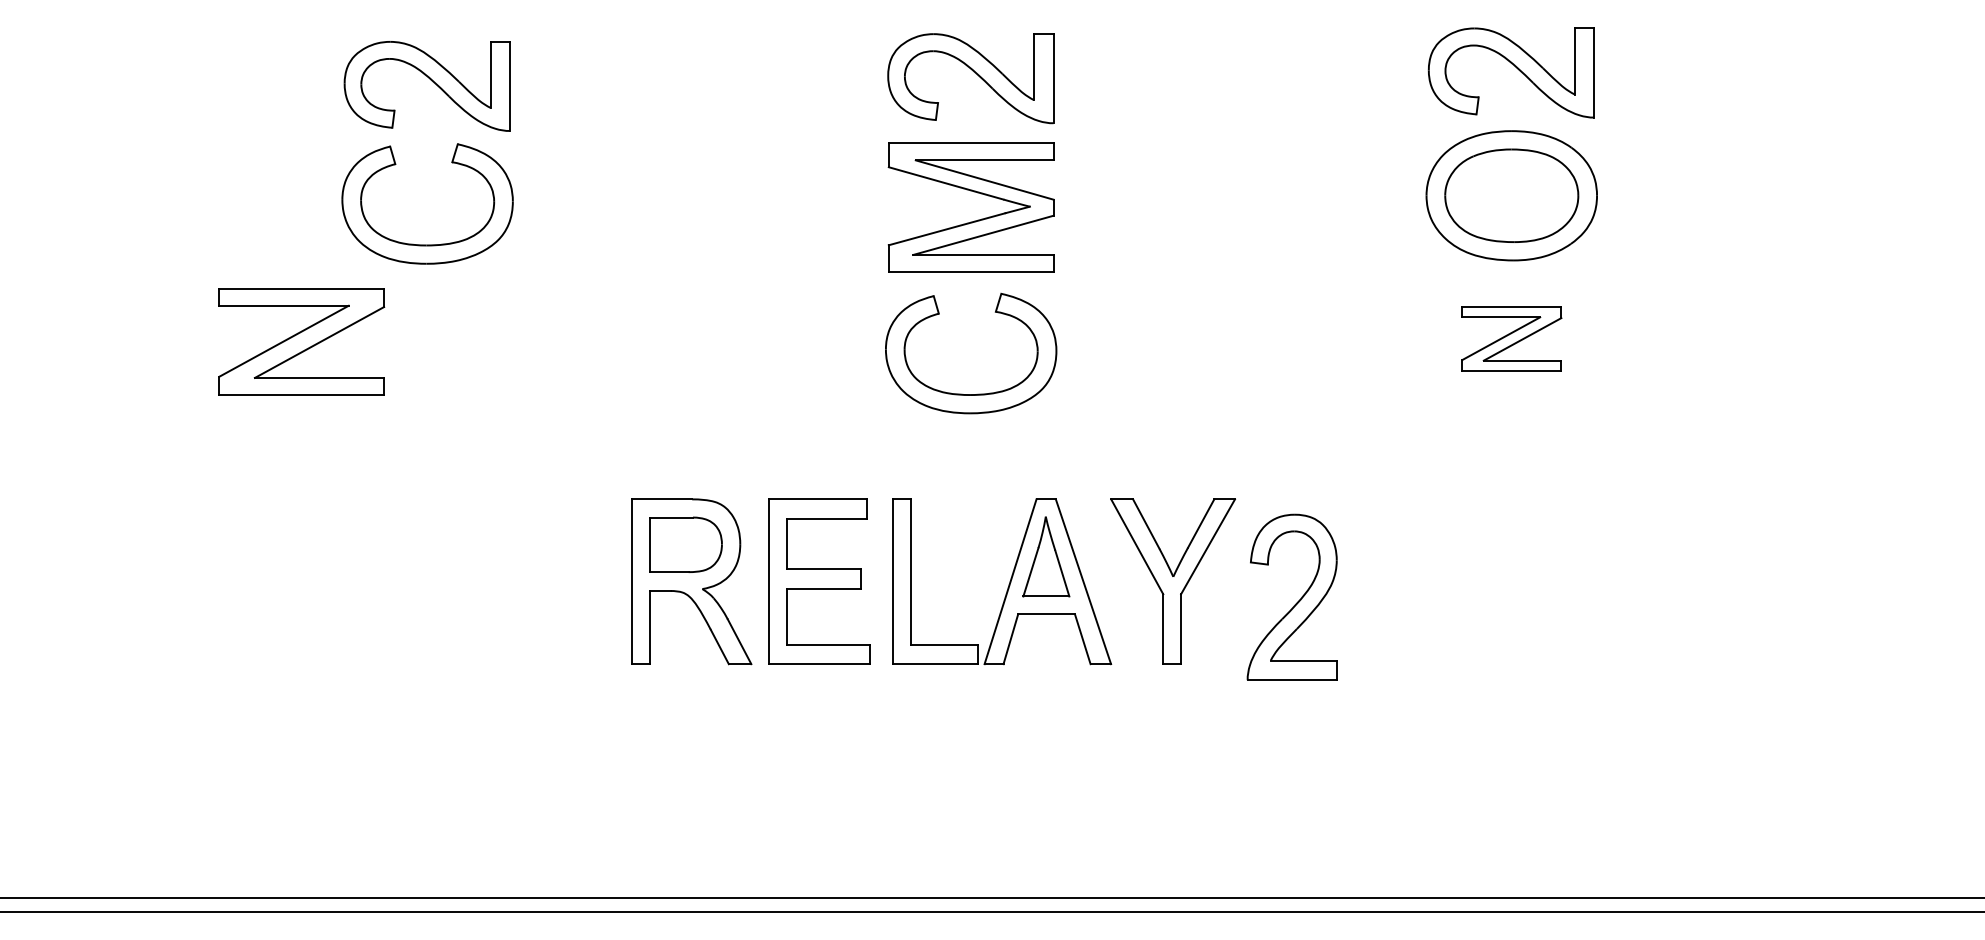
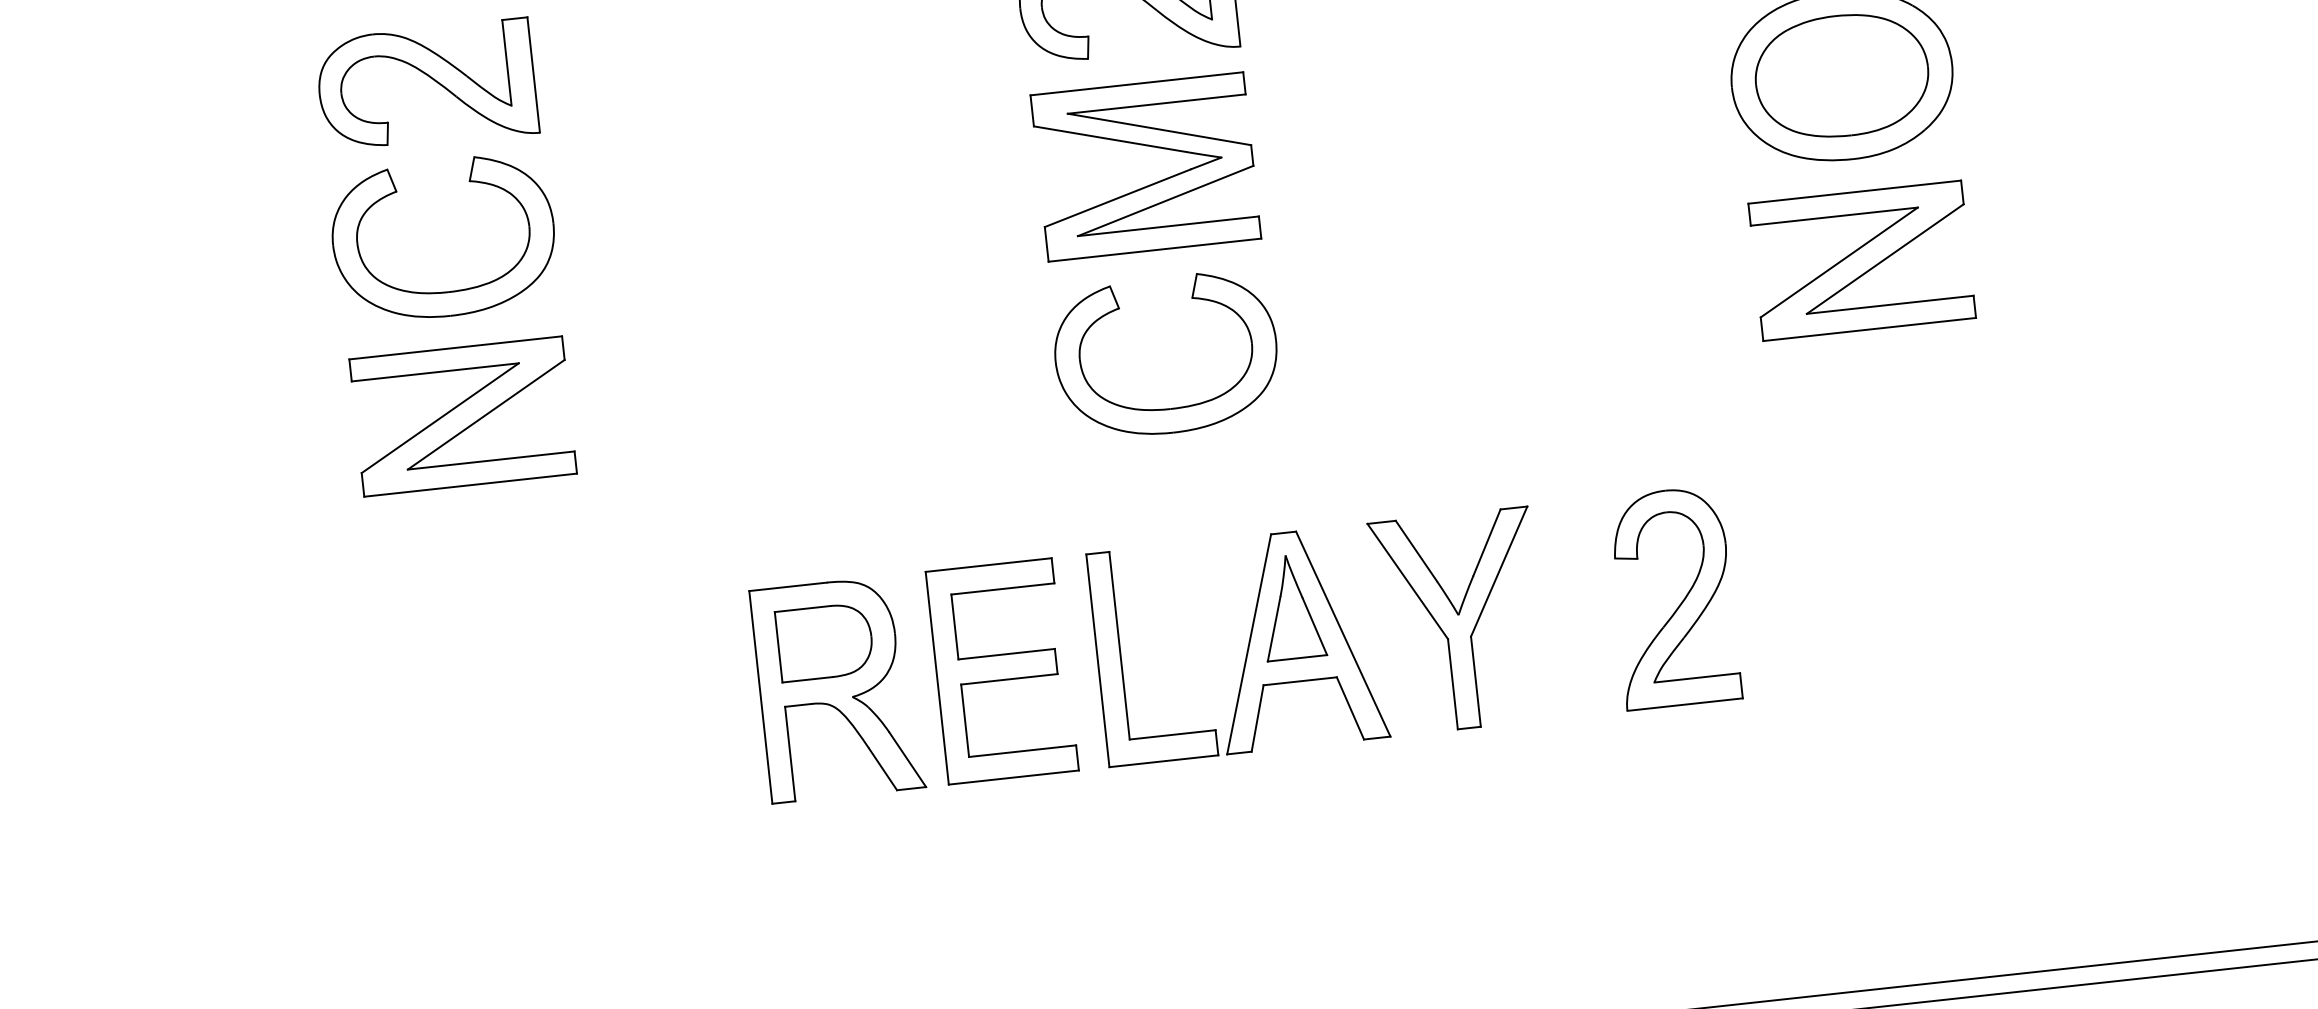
part: (1511, 338) -> (1861, 260), size x1.67
part: (301, 341) -> (462, 416), moved
part: (1297, 601) -> (1680, 602), moved

